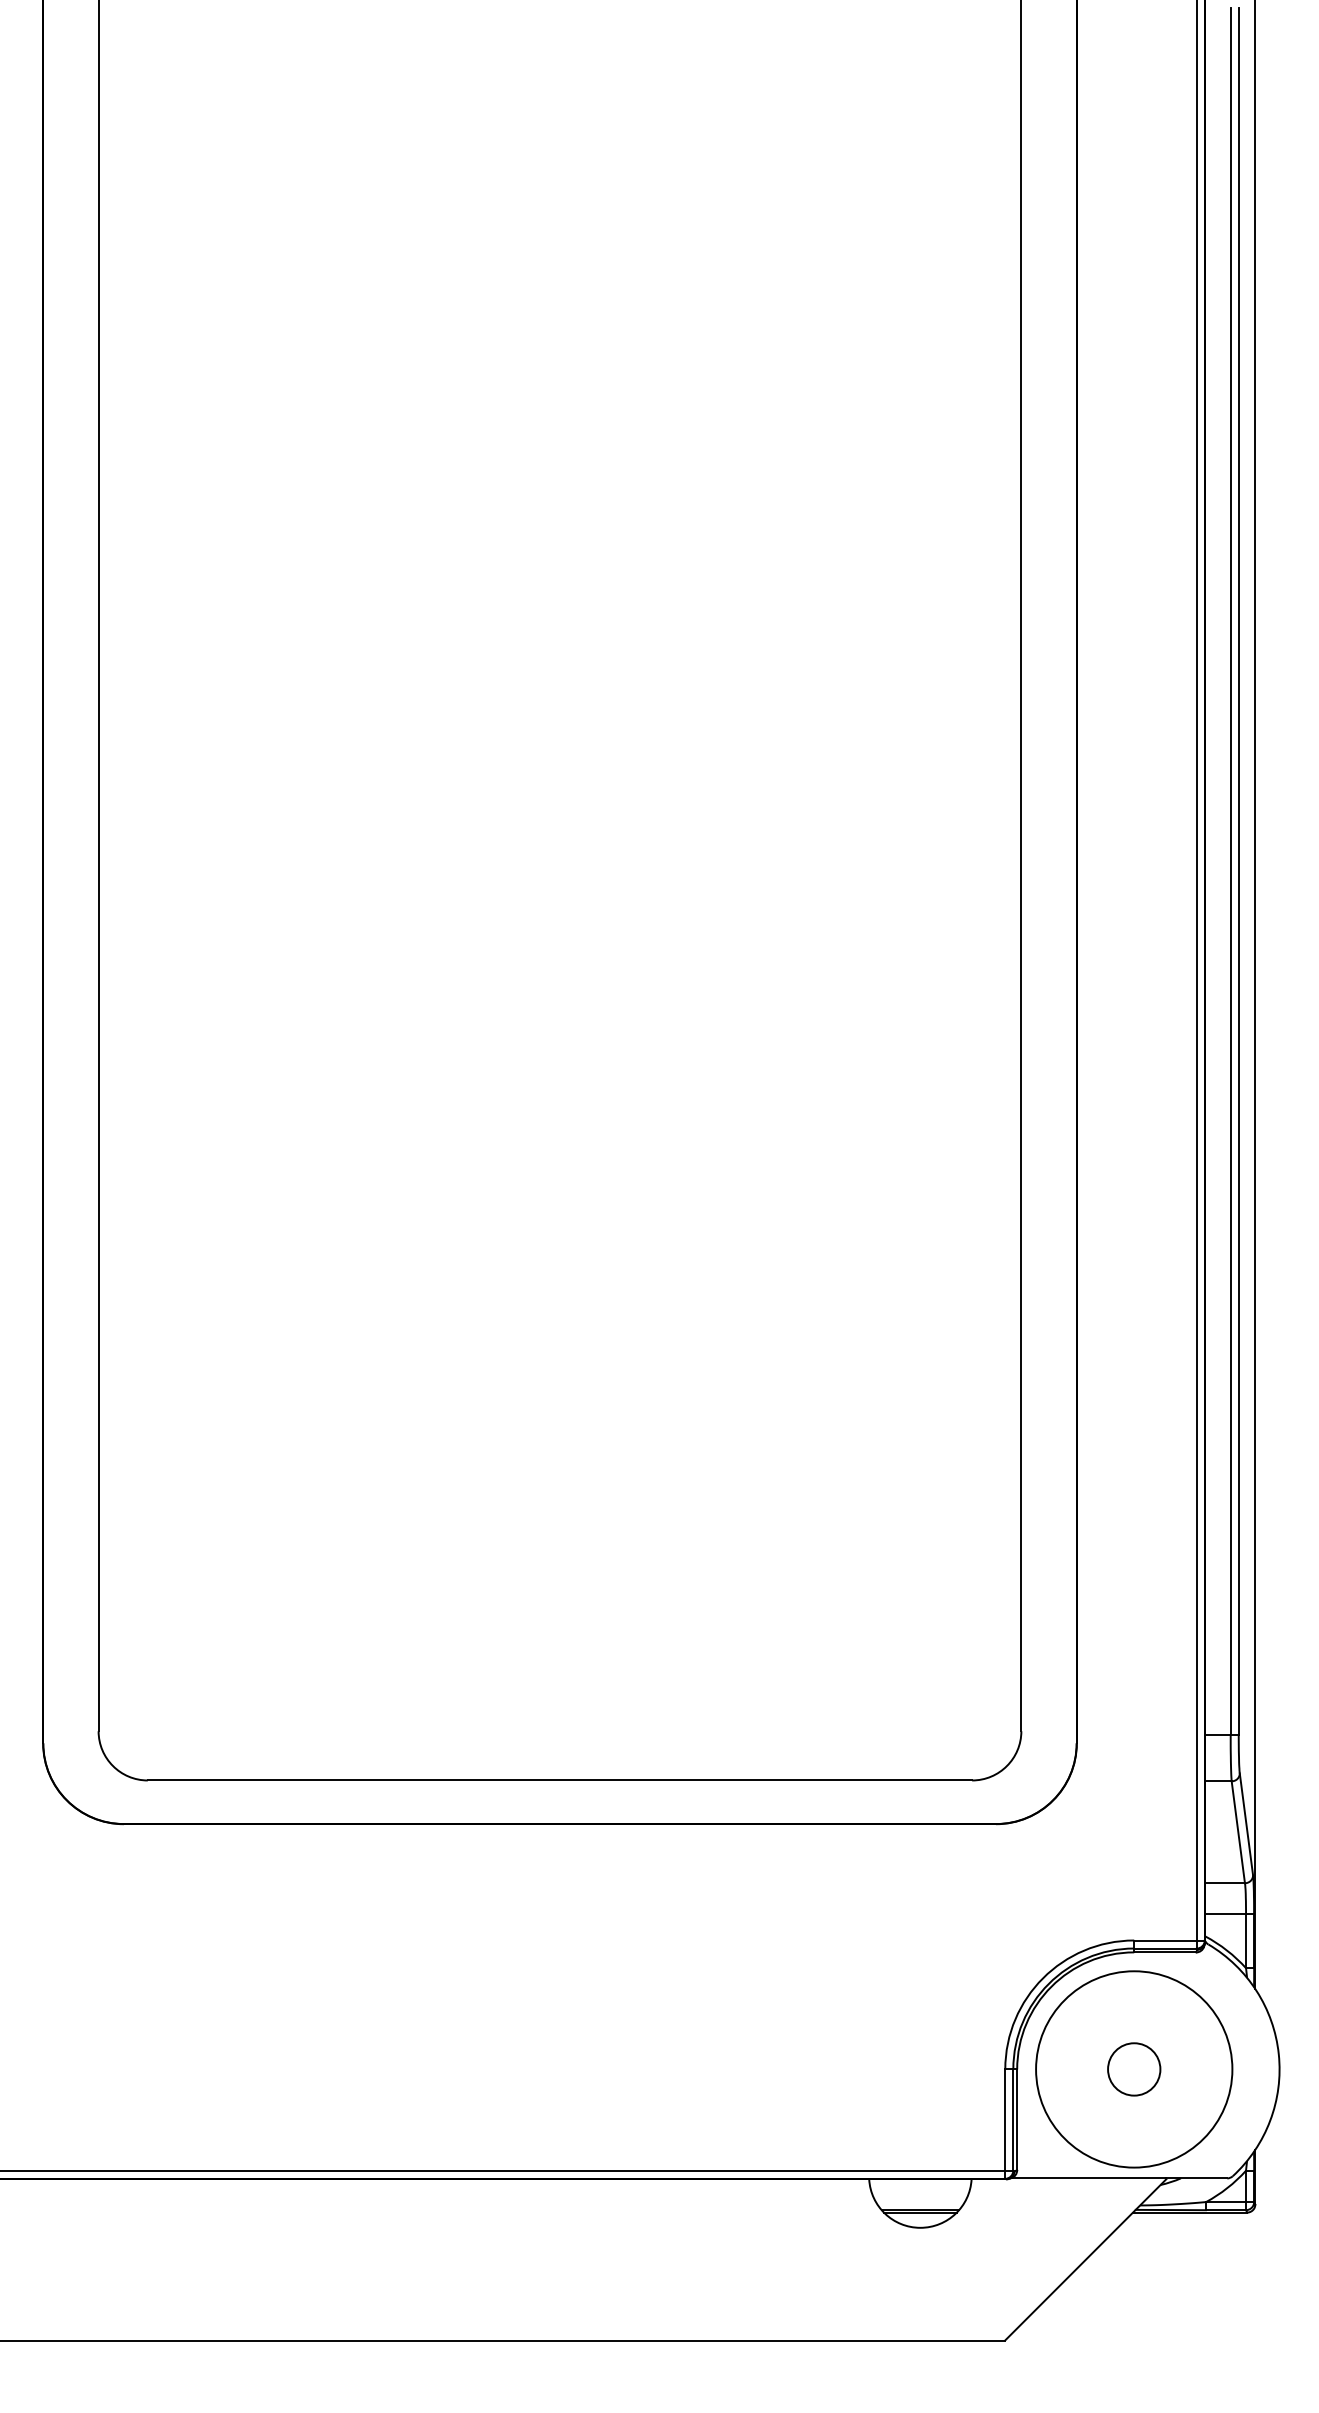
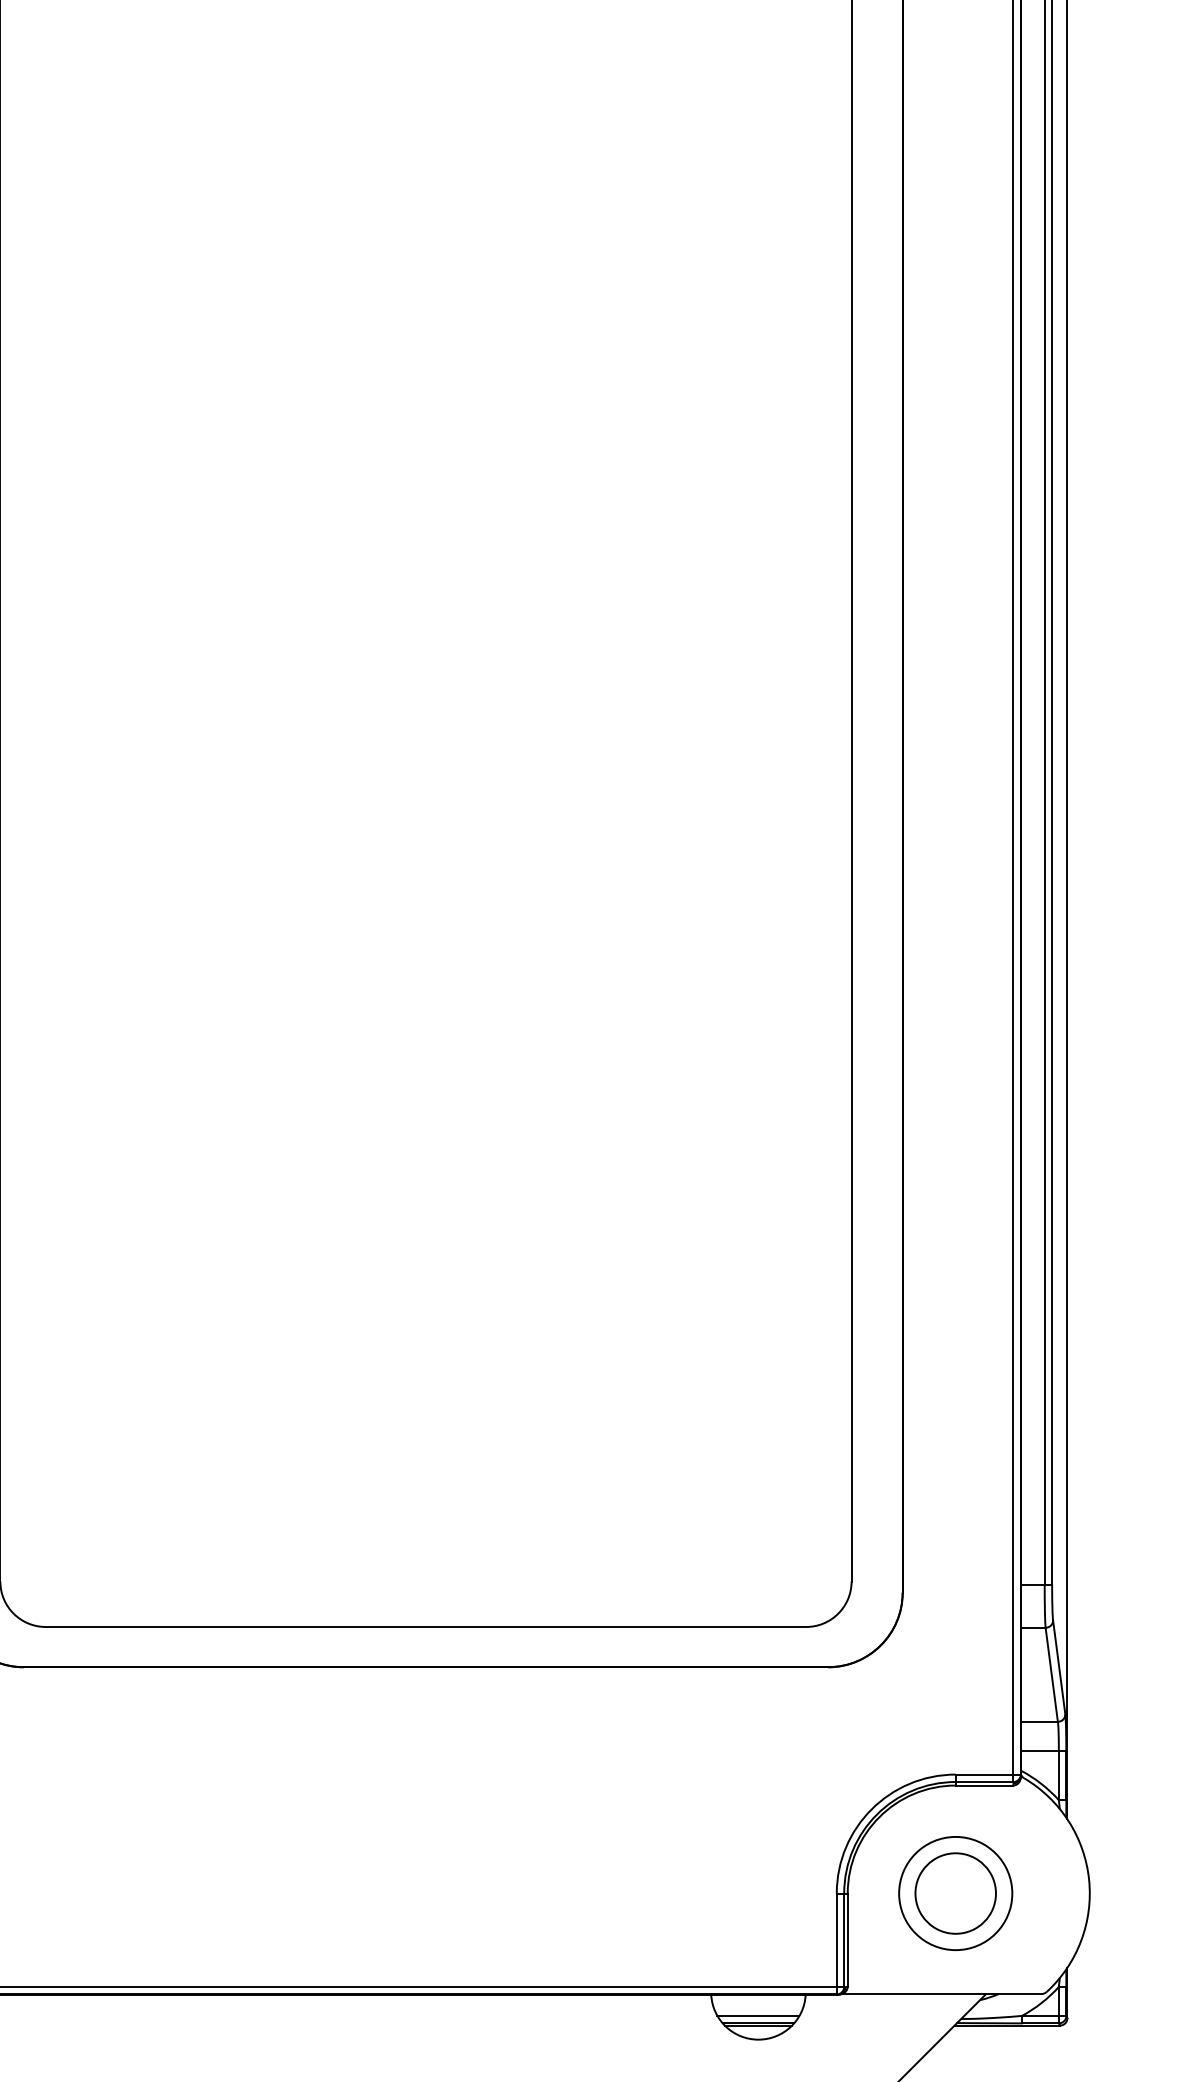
circle: (1133, 2069) -> (955, 1893), size x0.62
circle: (1133, 2069) -> (955, 1893), size x1.67
line: (919, 2202) -> (757, 2016), added

